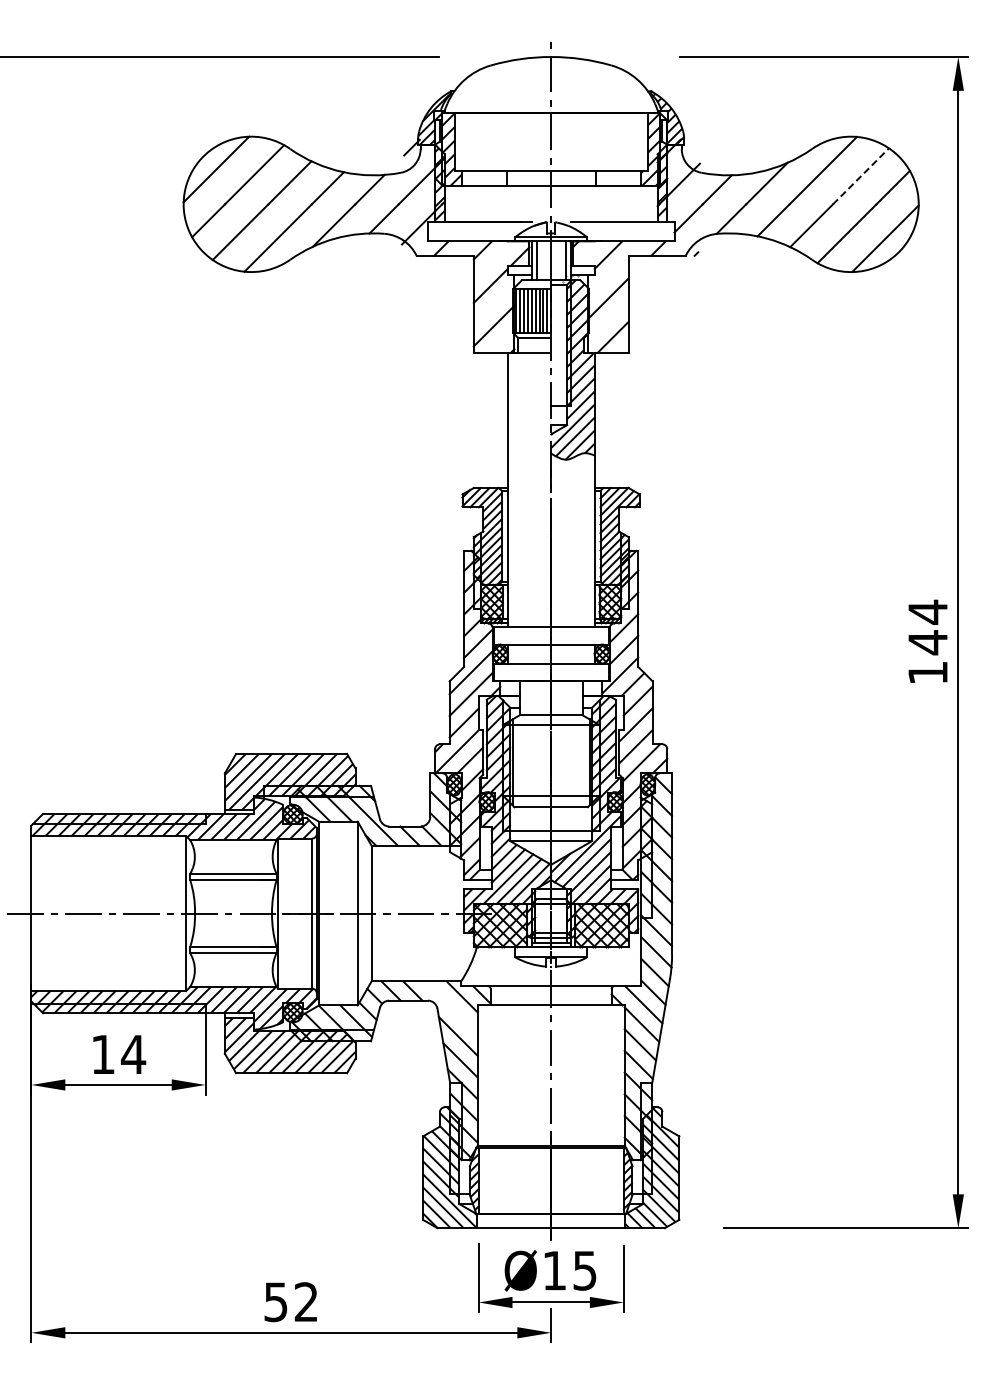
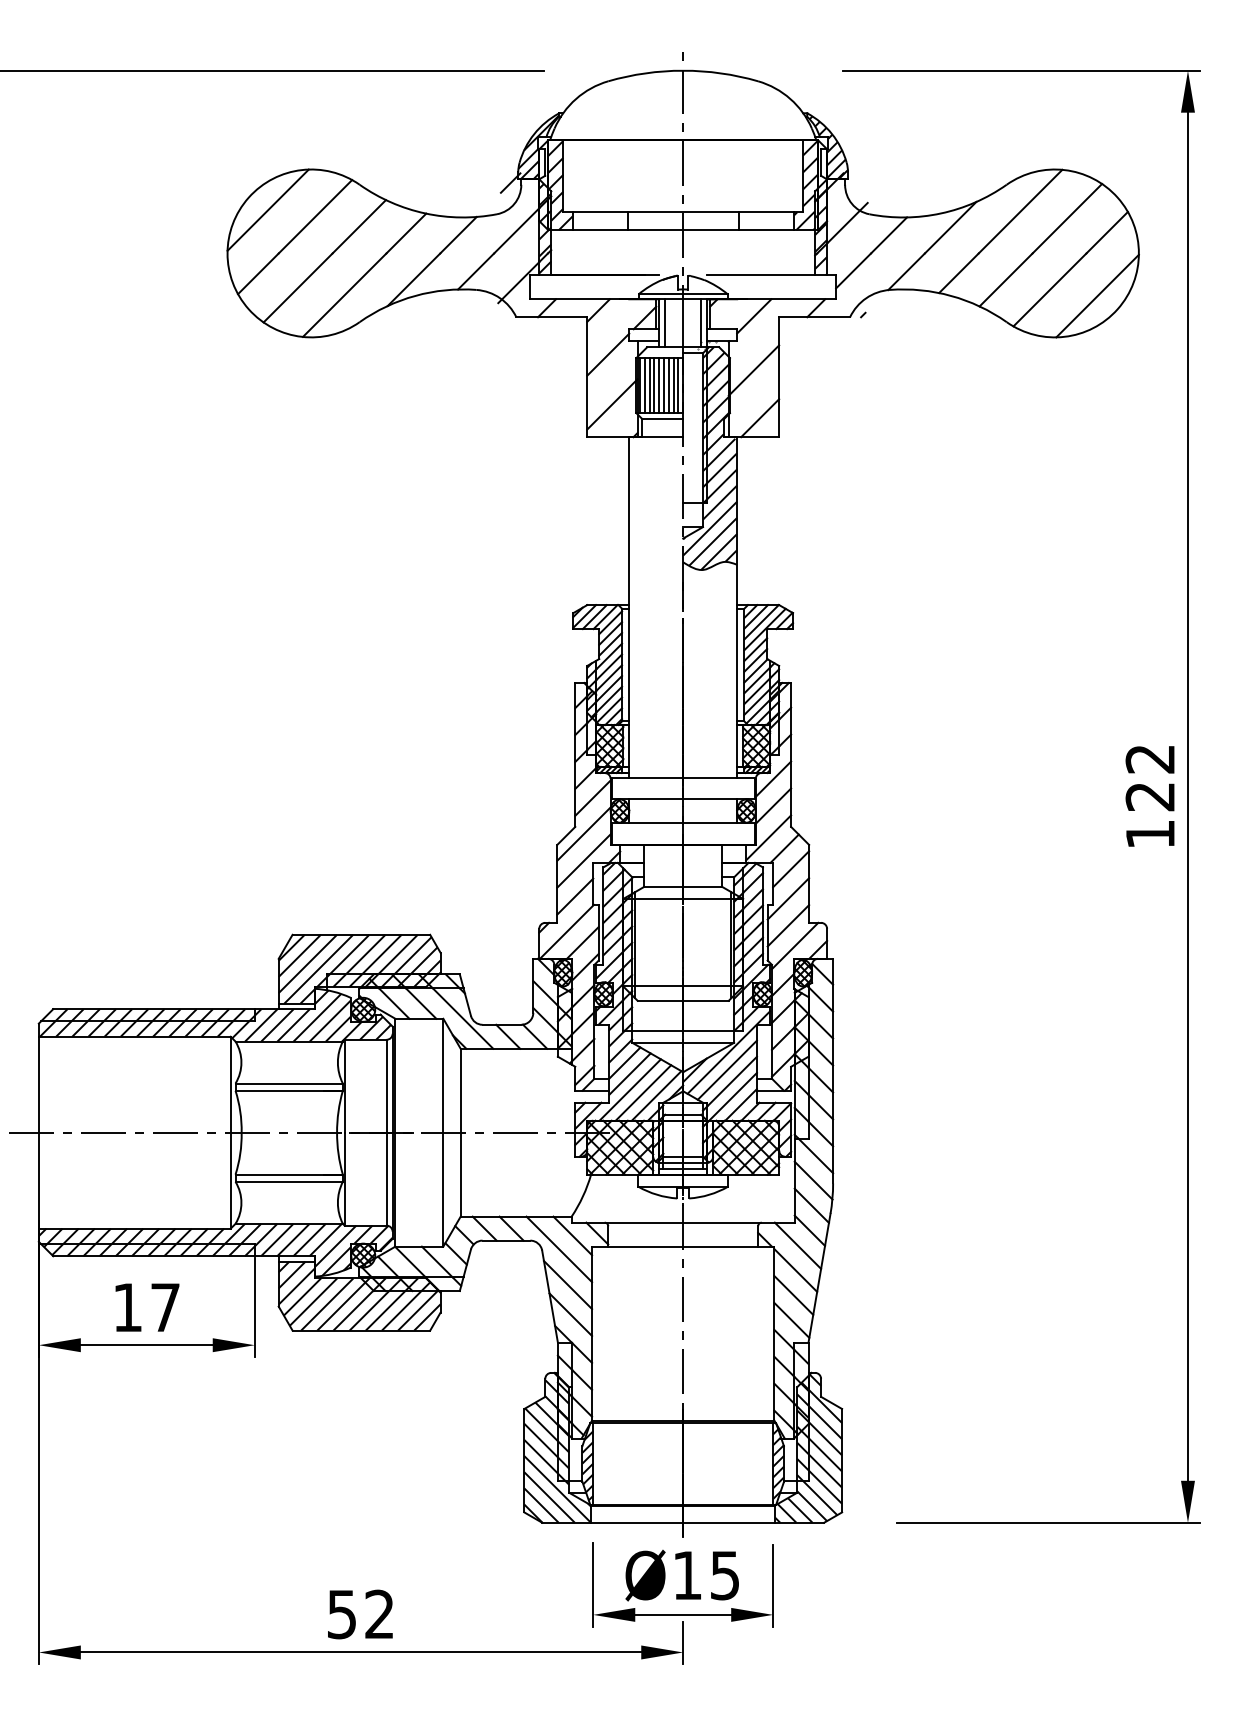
line: (861, 176) -> (1067, 218), dashed -> solid
text: (927, 627) -> (1149, 778), 144 -> 122
line: (450, 1007) -> (558, 1249), added
text: (133, 1054) -> (165, 1307), 14 -> 17

